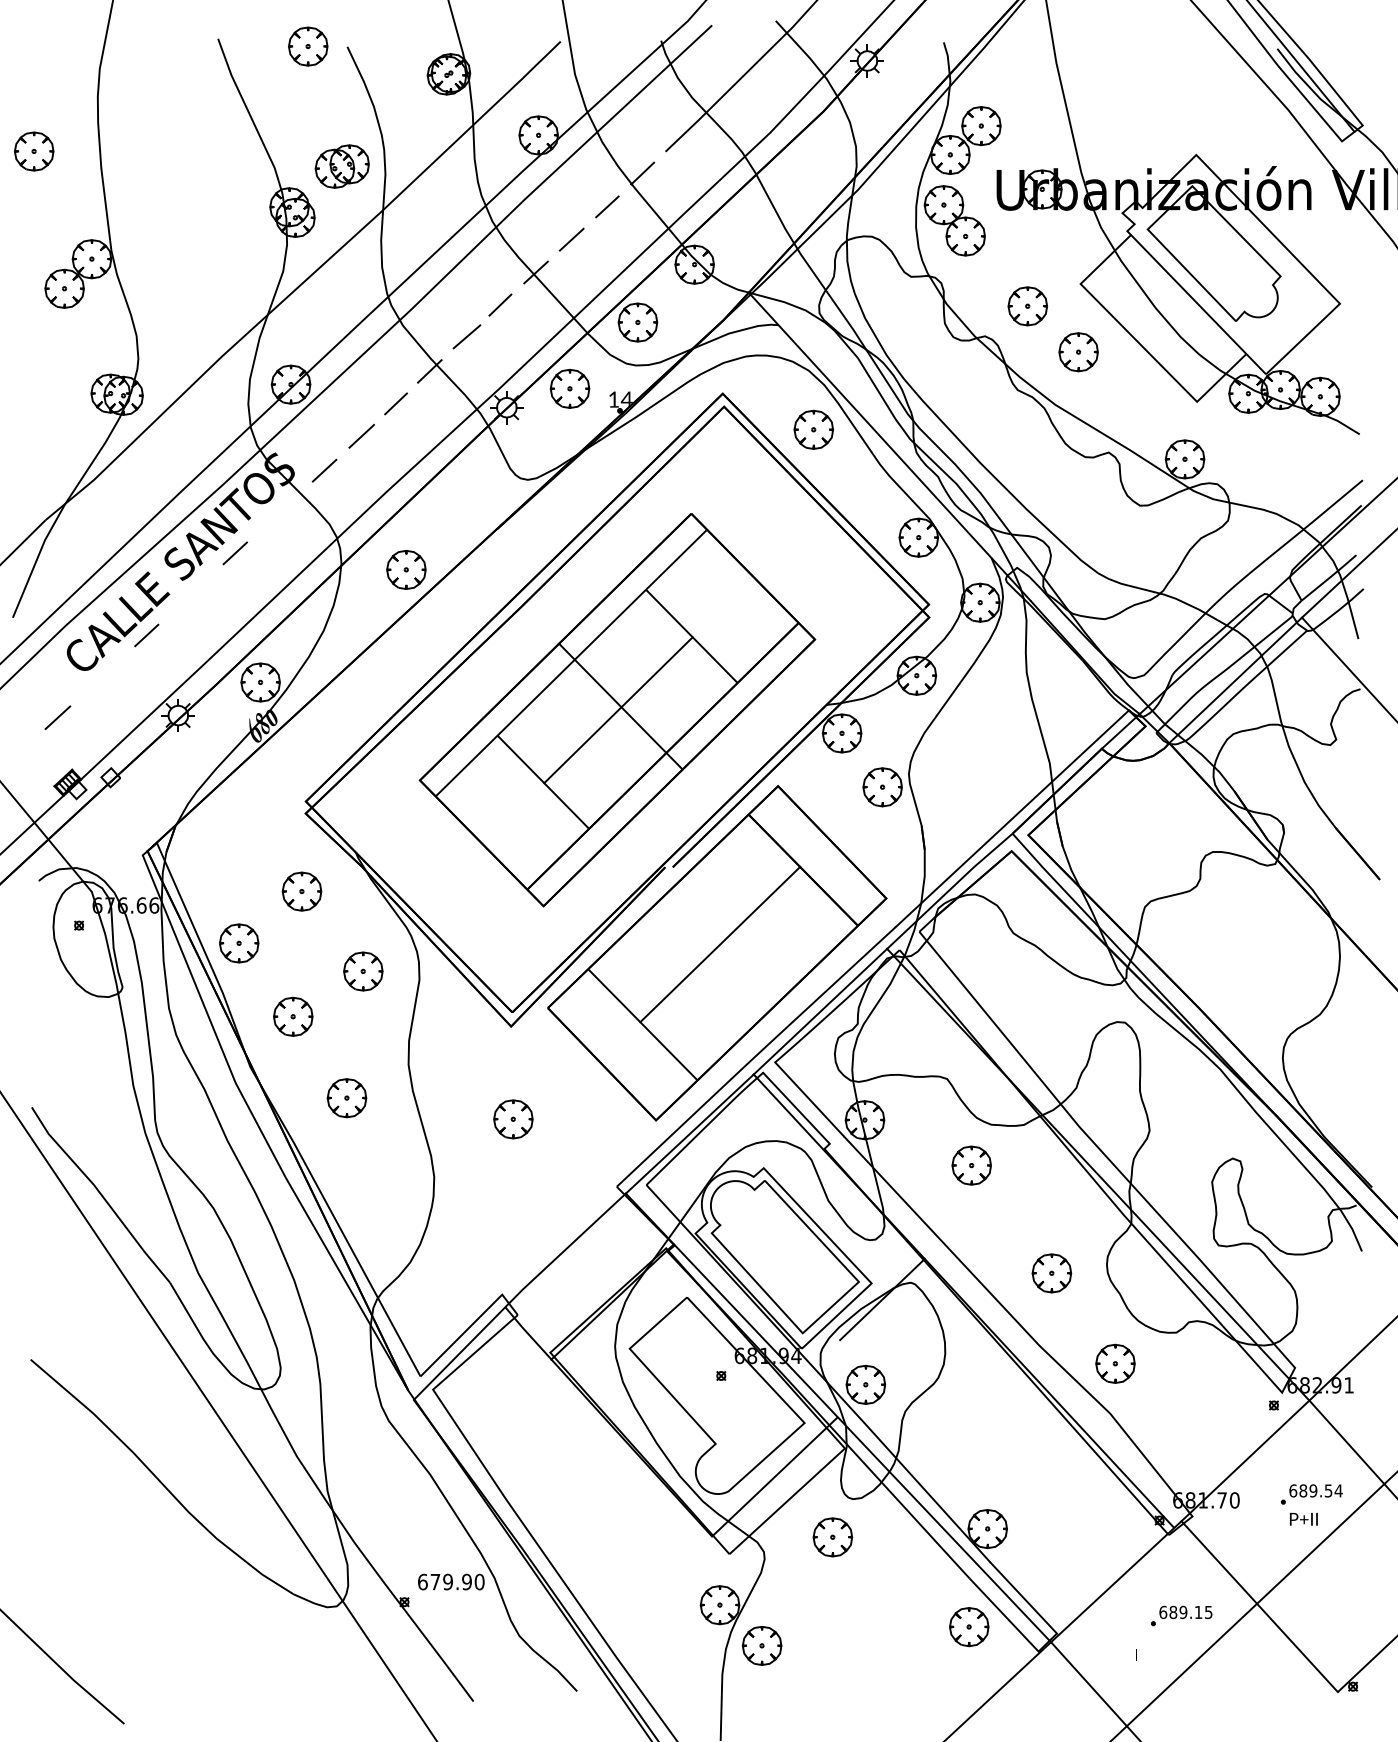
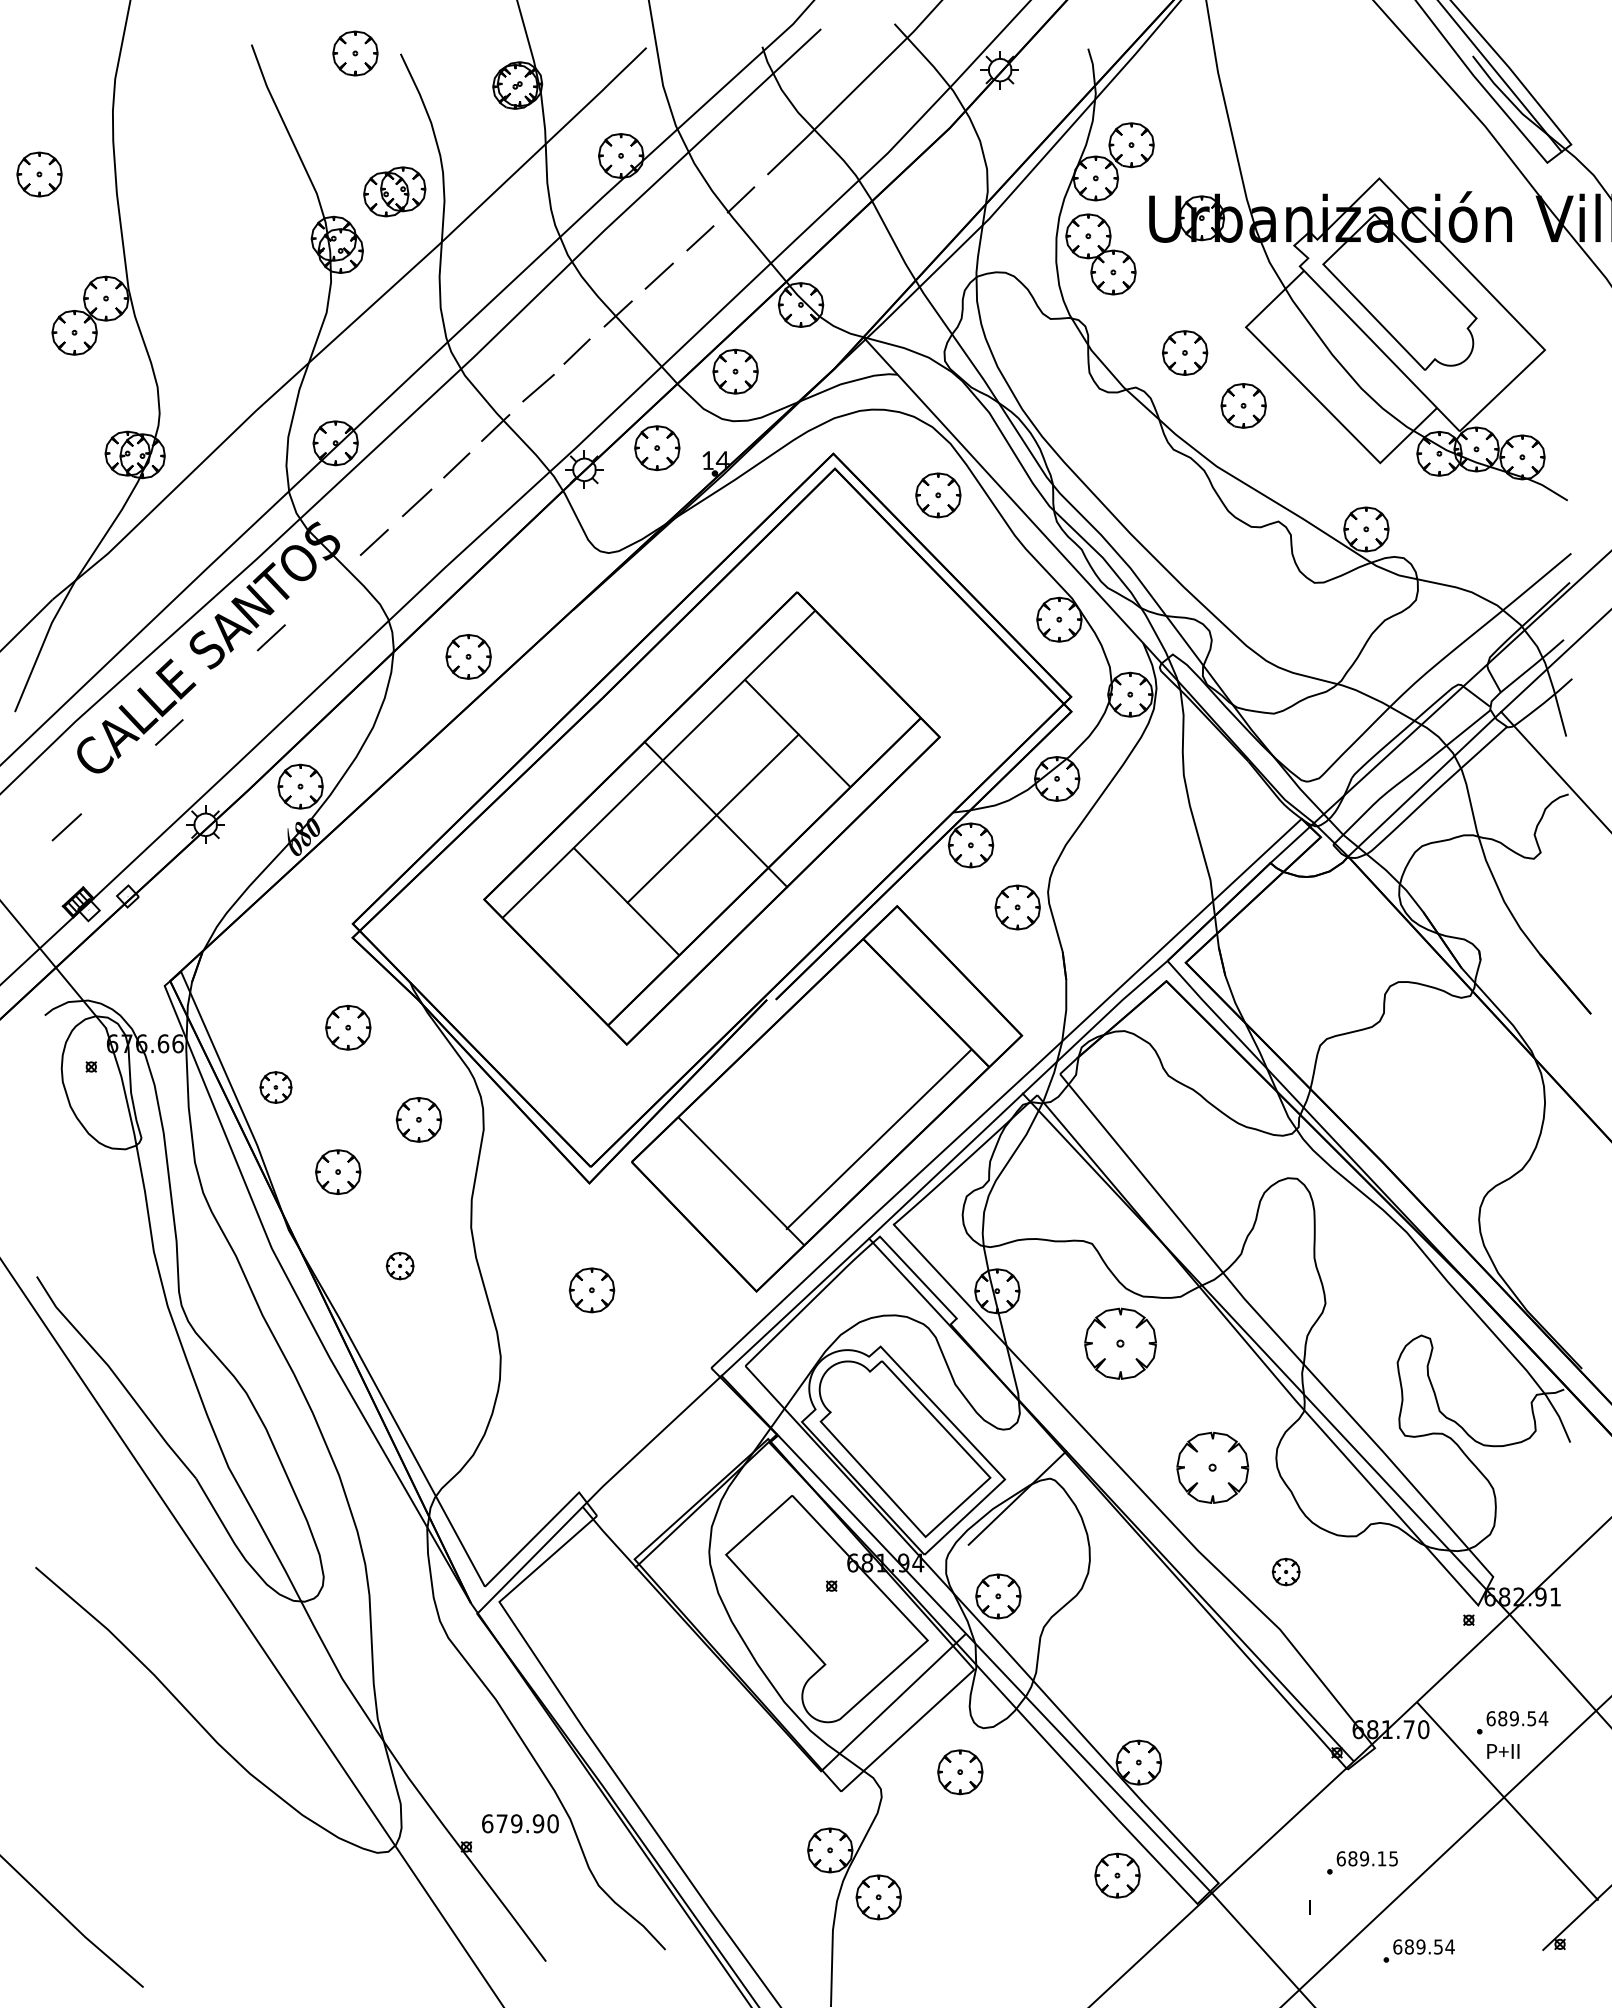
part: (239, 943) -> (276, 1087), size x0.7
line: (720, 944) -> (879, 1139), moved
part: (346, 1098) -> (399, 1266), size x0.6
part: (971, 1165) -> (1120, 1343), size x1.6
part: (1051, 1273) -> (1212, 1468), size x1.6
part: (1115, 1363) -> (1286, 1571), size x0.6
line: (1259, 1606) -> (1507, 1801), moved
part: (1230, 1692) -> (1418, 1951), added

